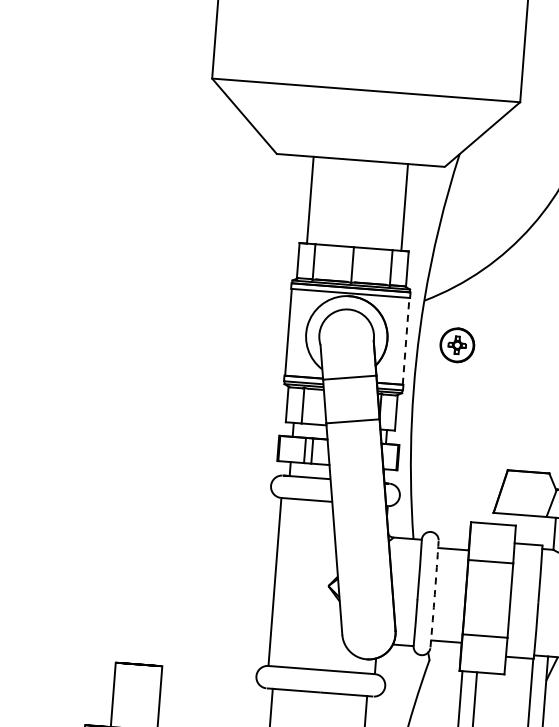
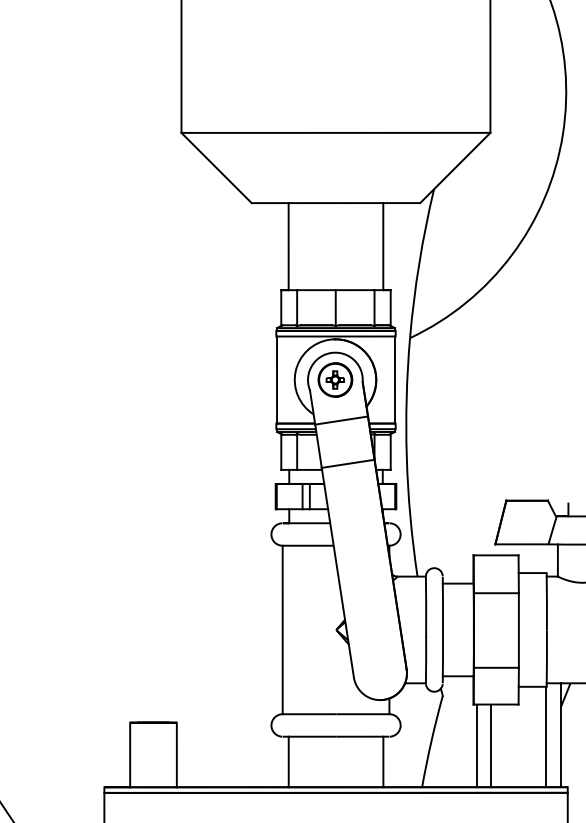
line: (405, 341) -> (394, 380), dashed -> solid
part: (457, 344) -> (335, 379), moved
arc: (435, 593) -> (443, 629), dashed -> solid

